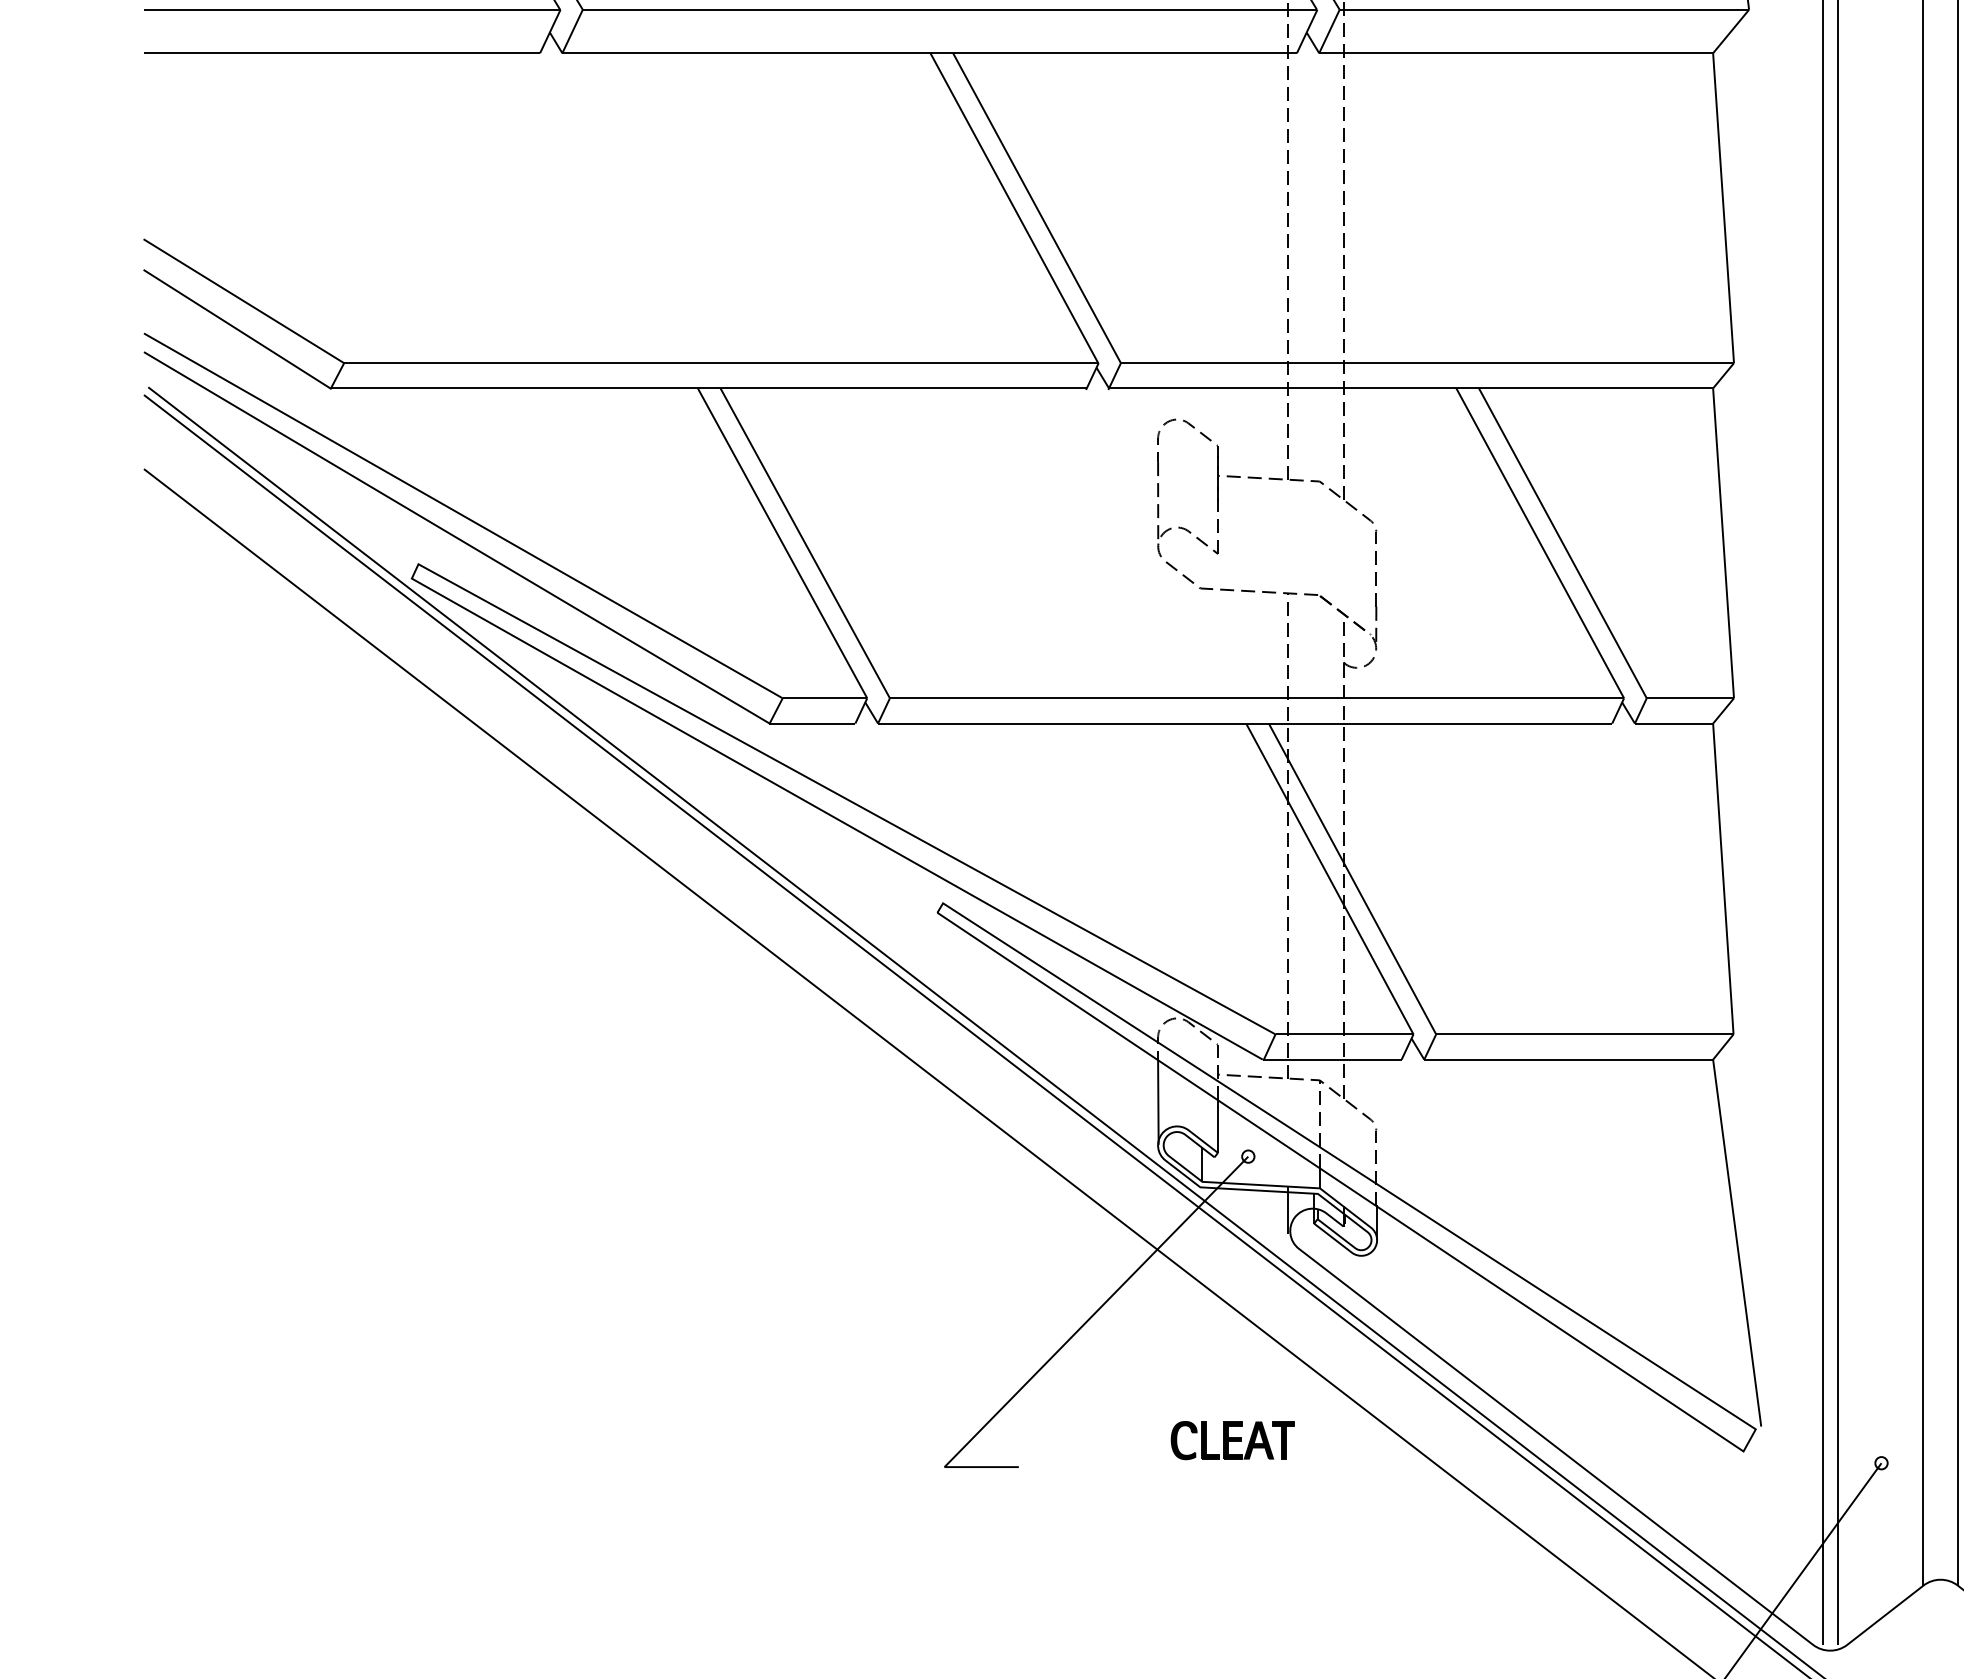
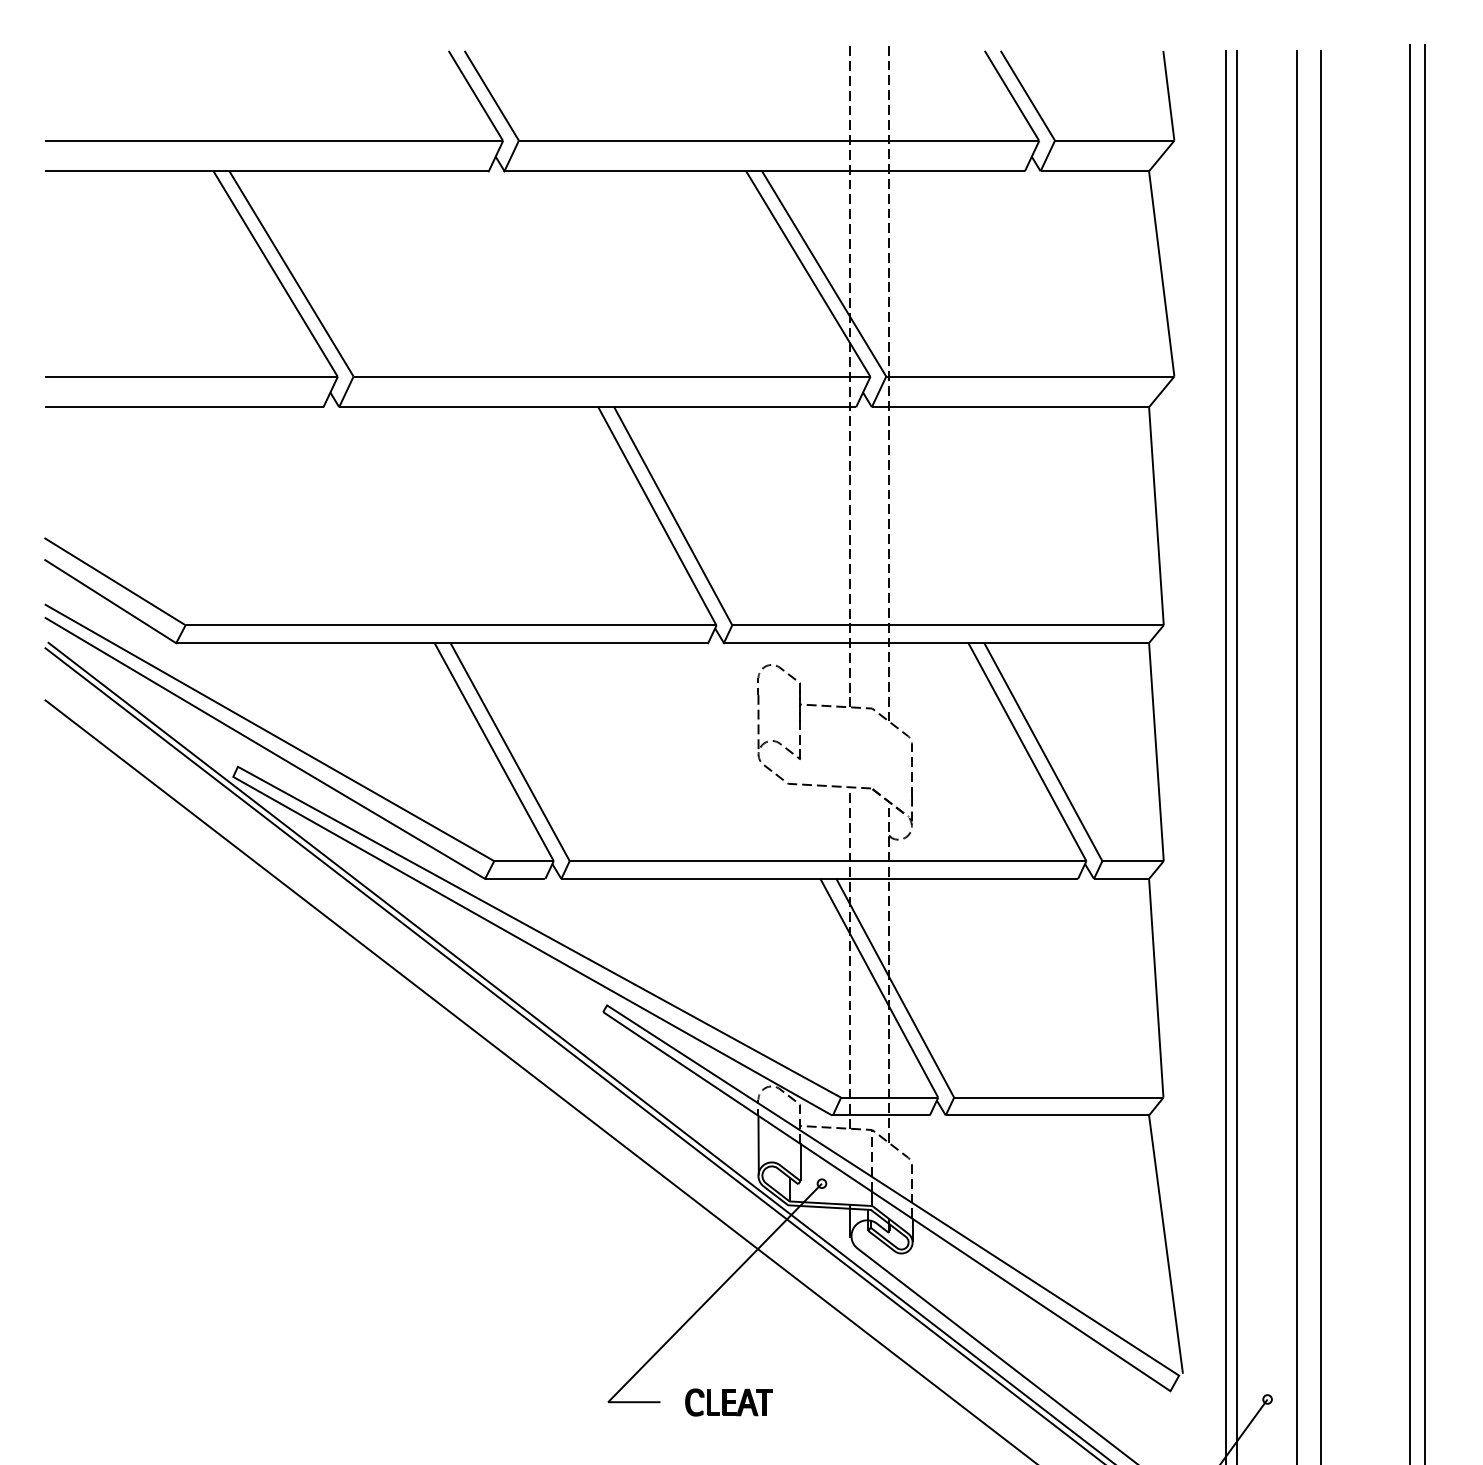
part: (1232, 1440) -> (728, 1402), moved

